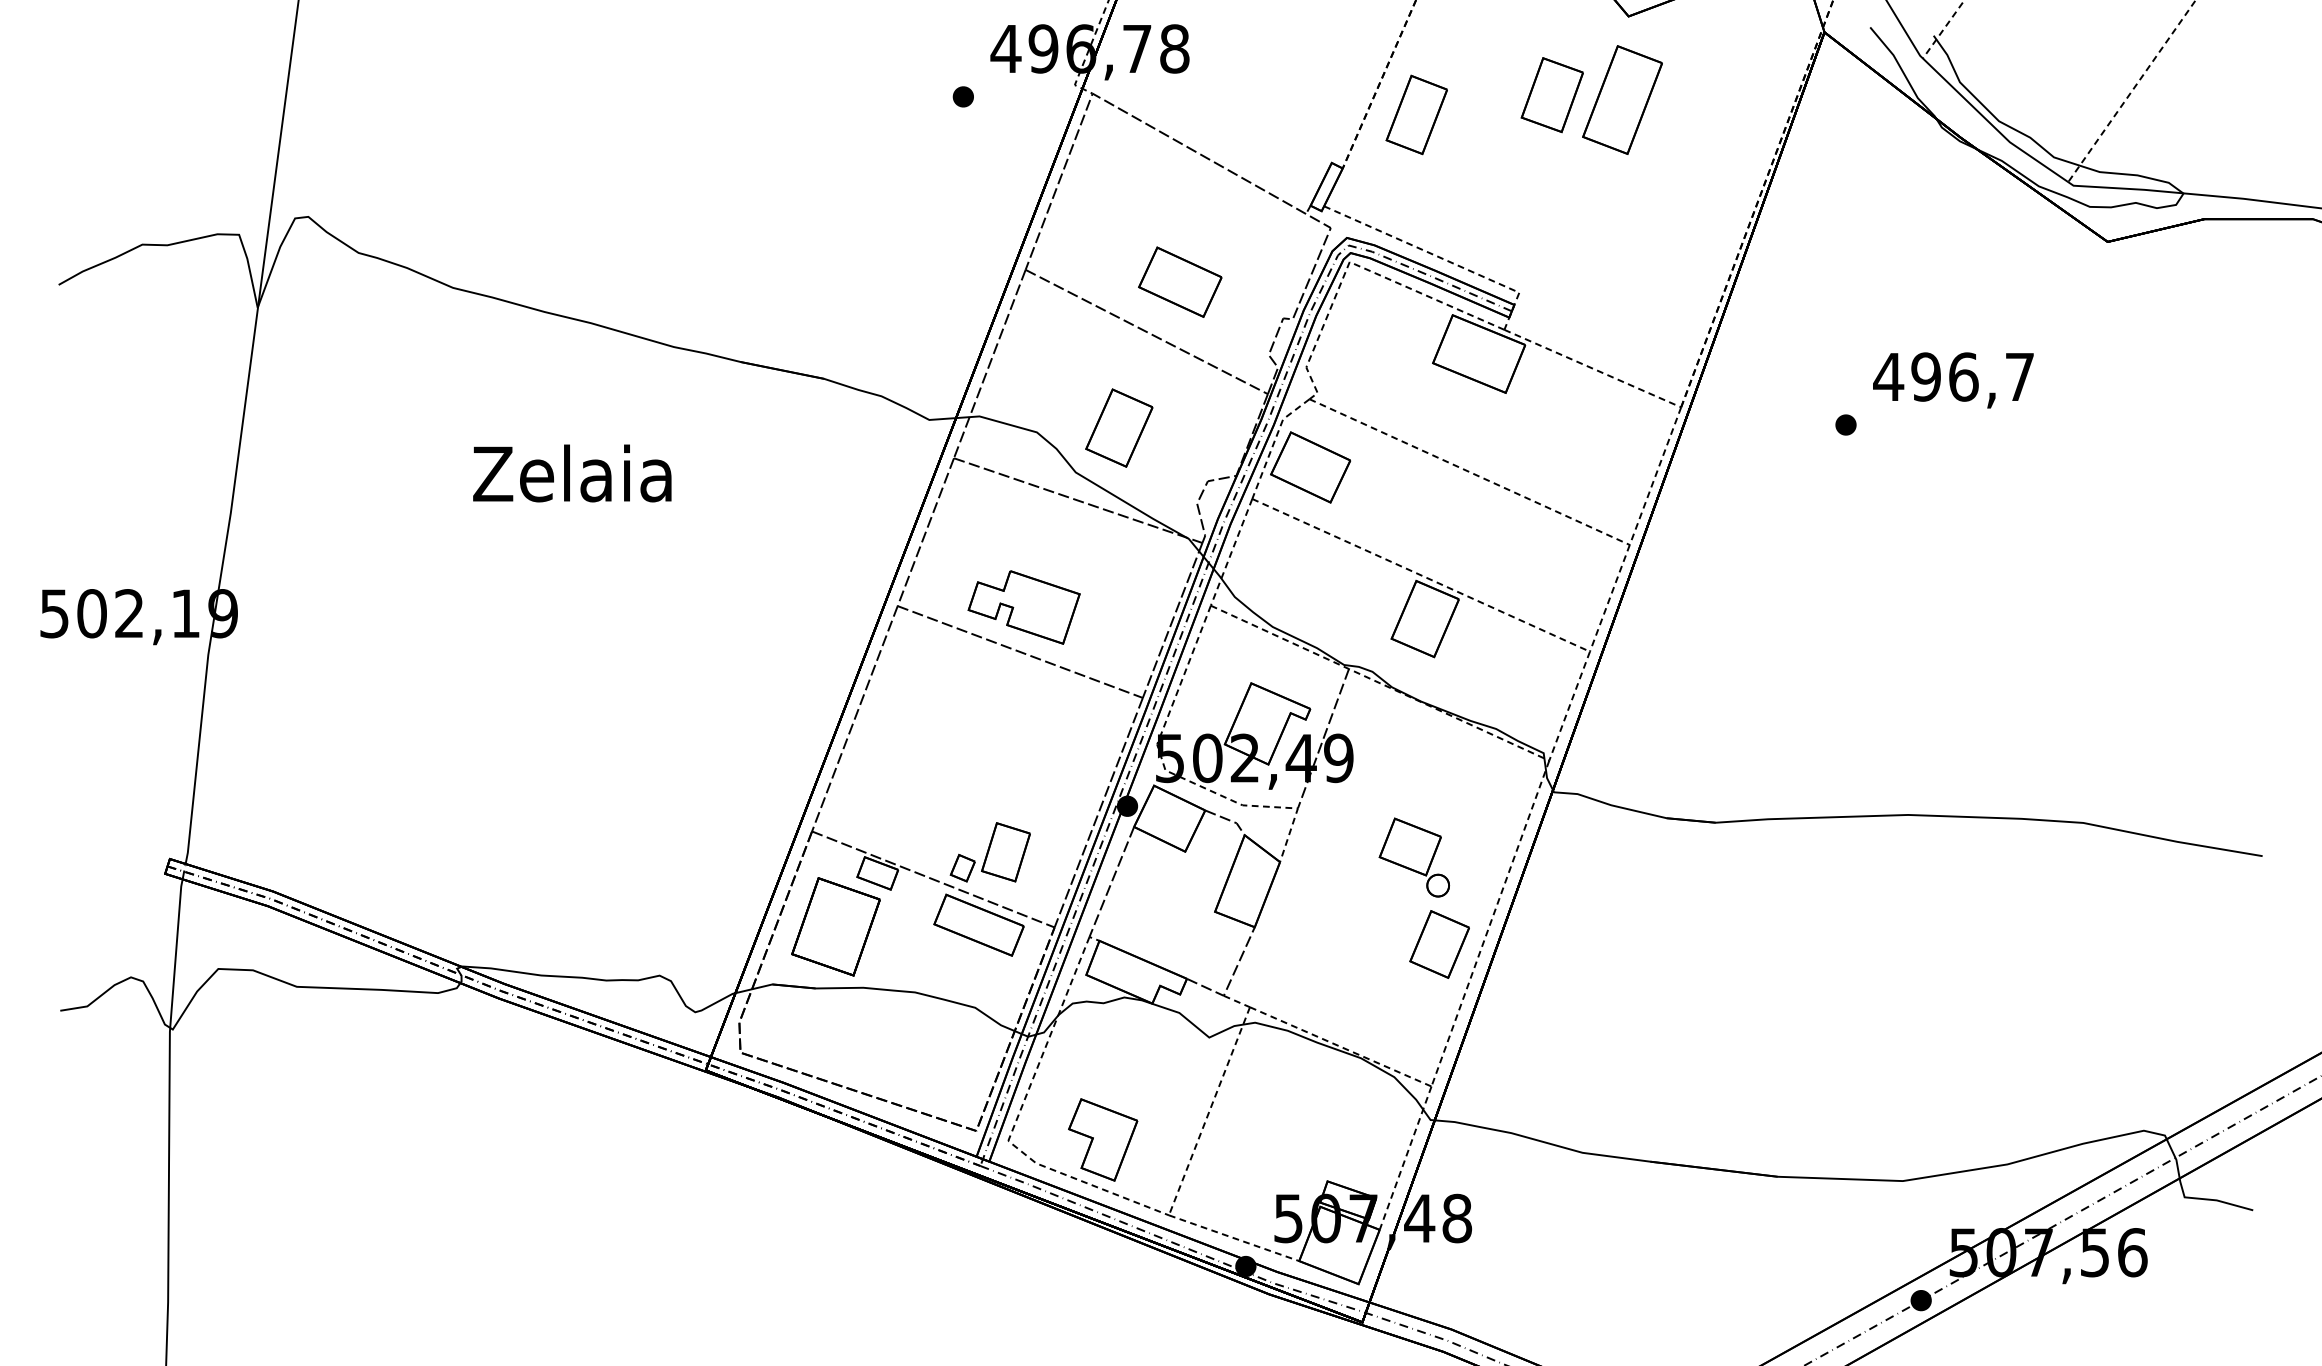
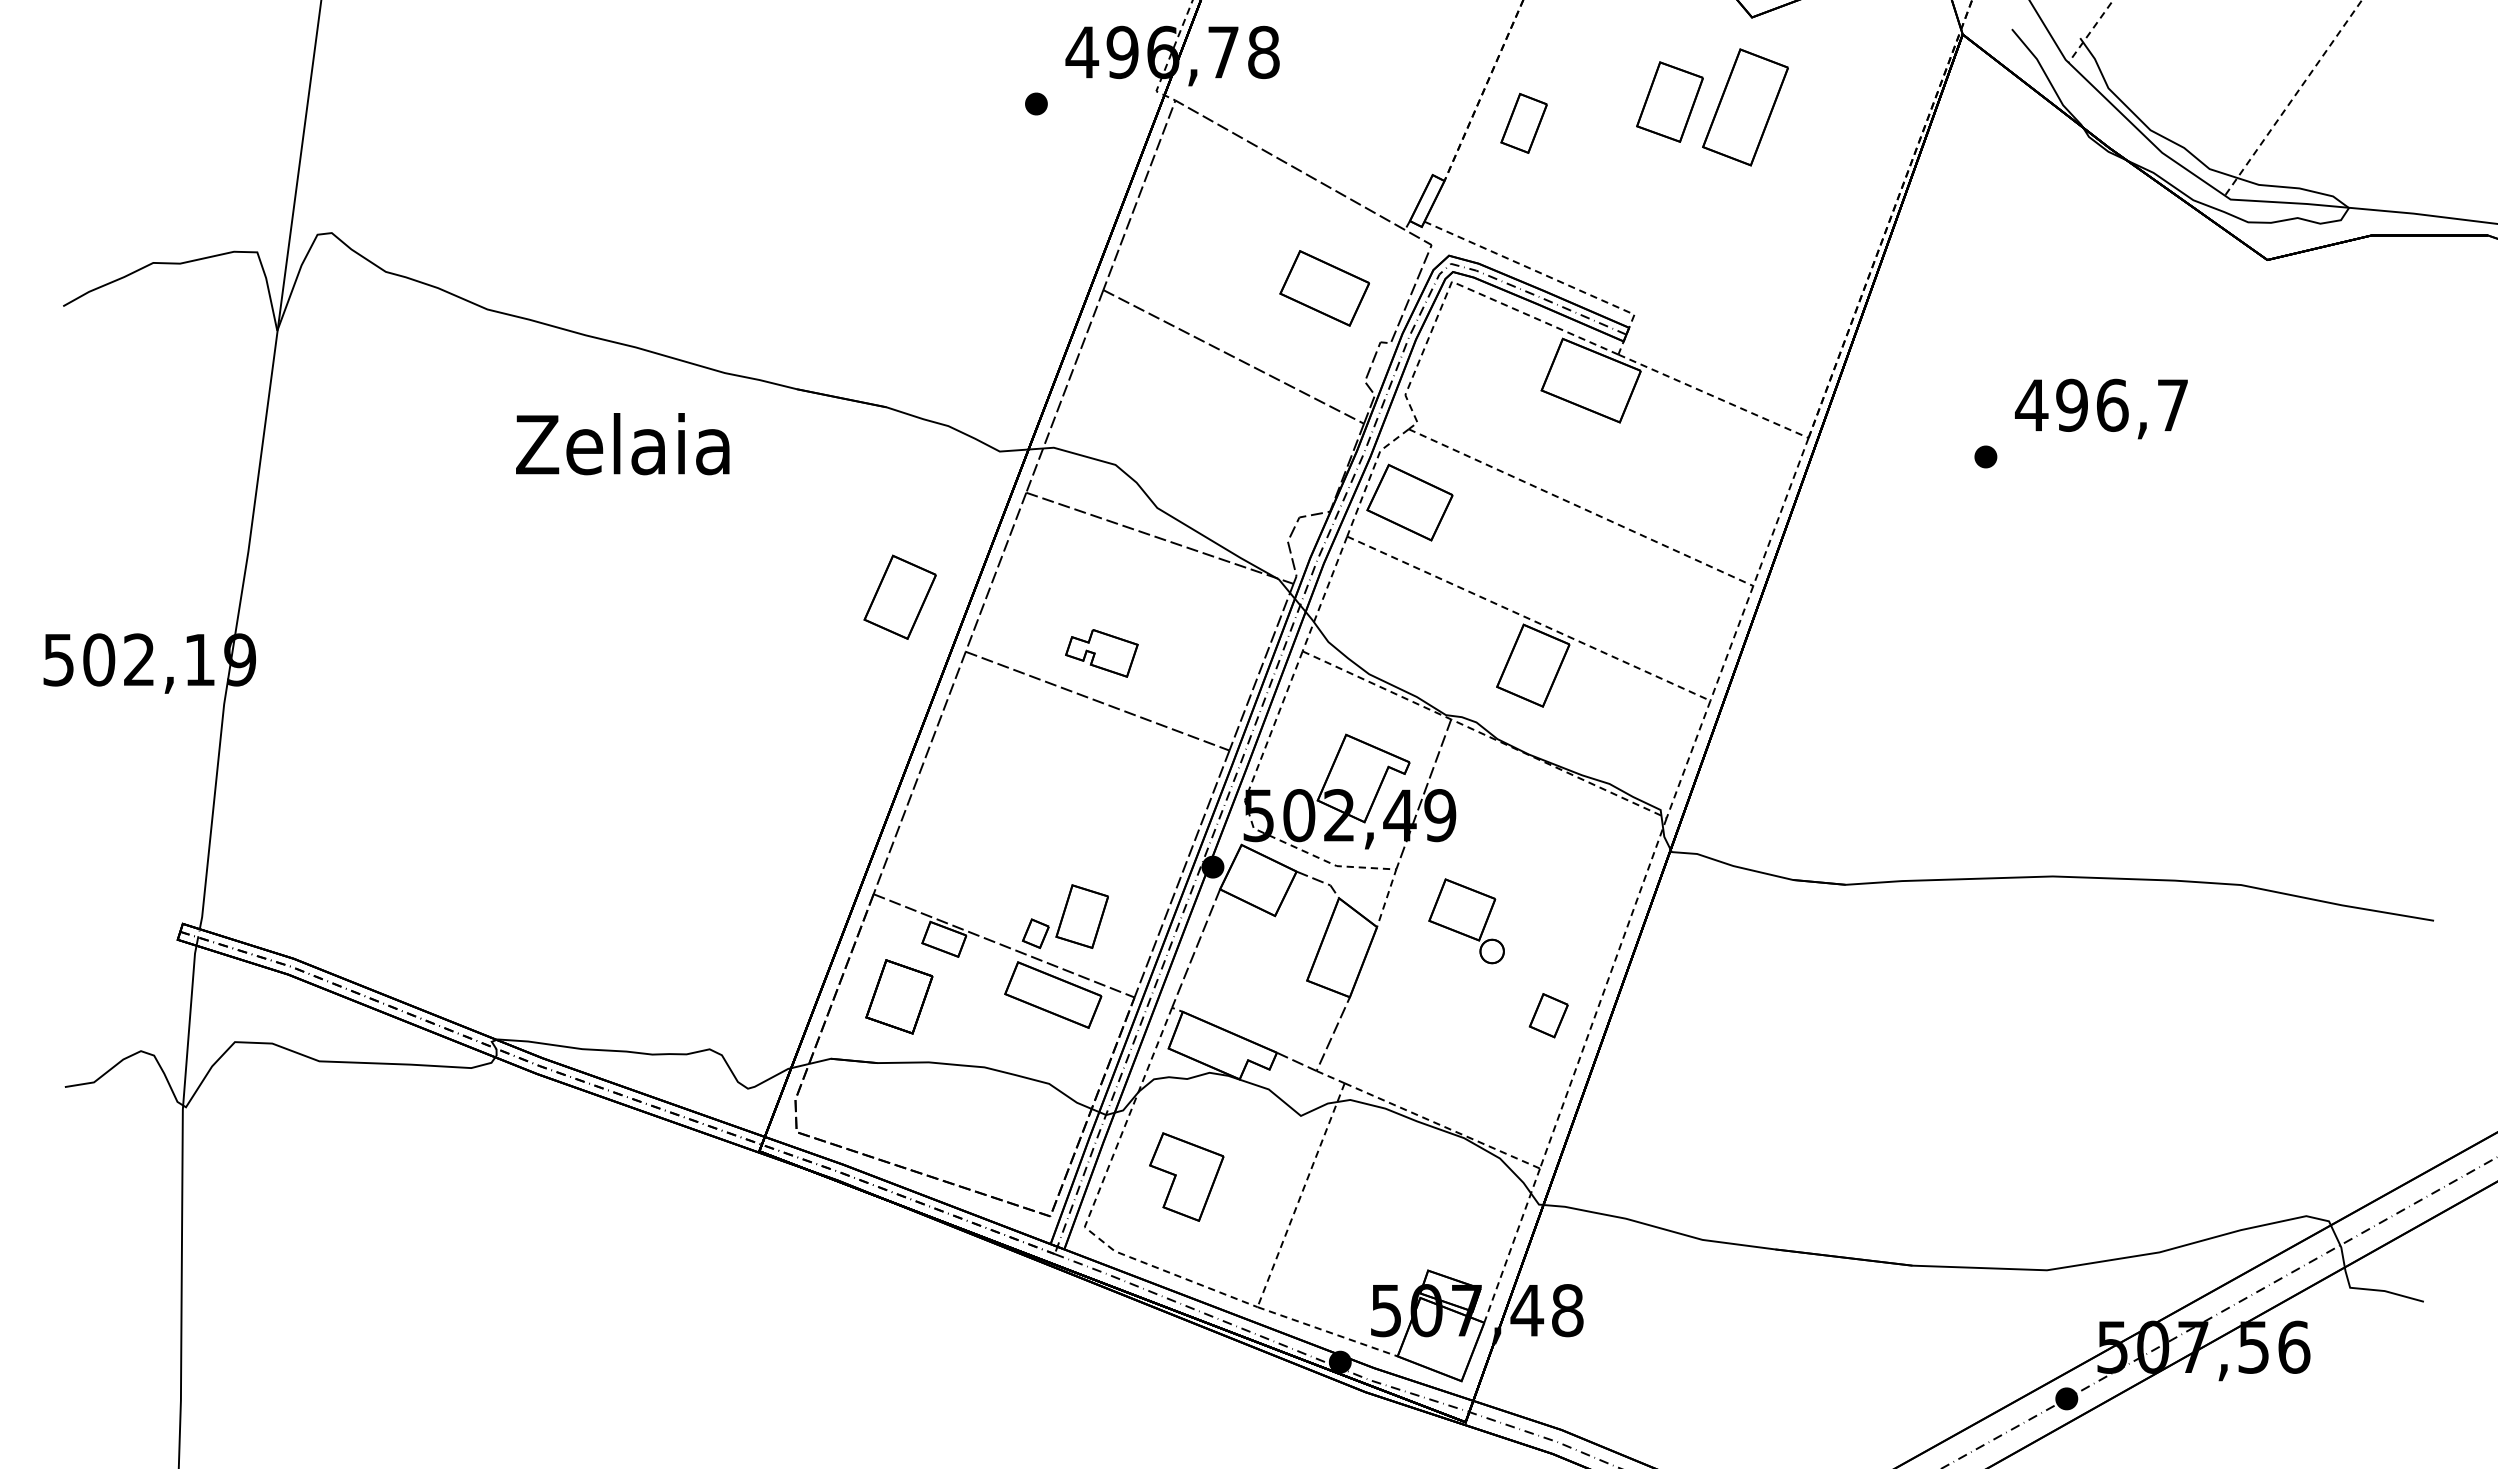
part: (1416, 115) -> (1523, 123), size x0.7
part: (1180, 282) -> (1324, 288), moved
part: (1118, 427) -> (899, 596), moved
text: (572, 473) -> (622, 444), moved
part: (1023, 607) -> (1101, 653), size x0.6
part: (1414, 857) -> (1466, 921), moved
part: (836, 926) -> (899, 996), size x0.7
part: (1439, 944) -> (1548, 1015), size x0.6
part: (1102, 1139) -> (1186, 1176), moved

